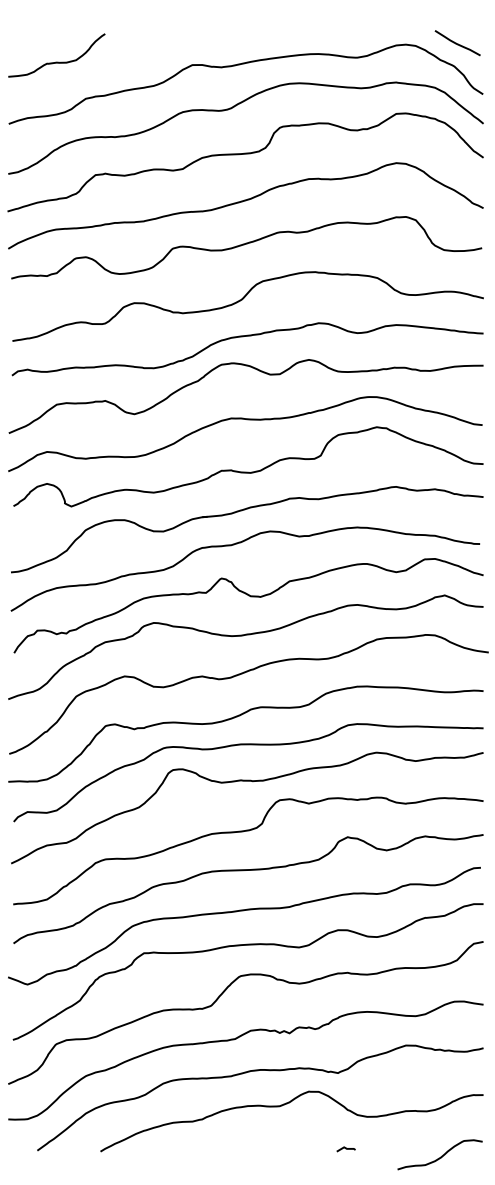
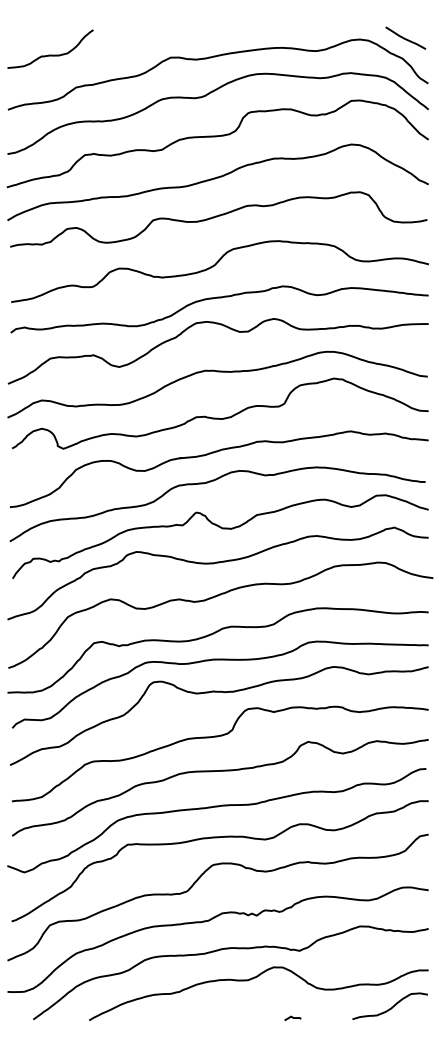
line: (345, 1149) -> (292, 1018), moved
curve: (440, 1156) -> (390, 1007), moved

